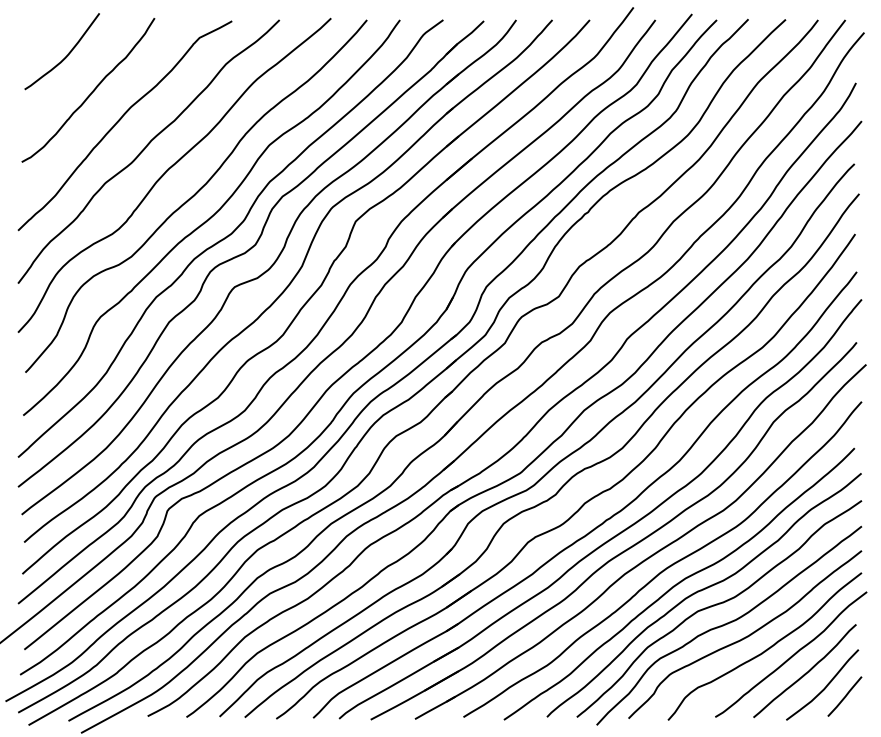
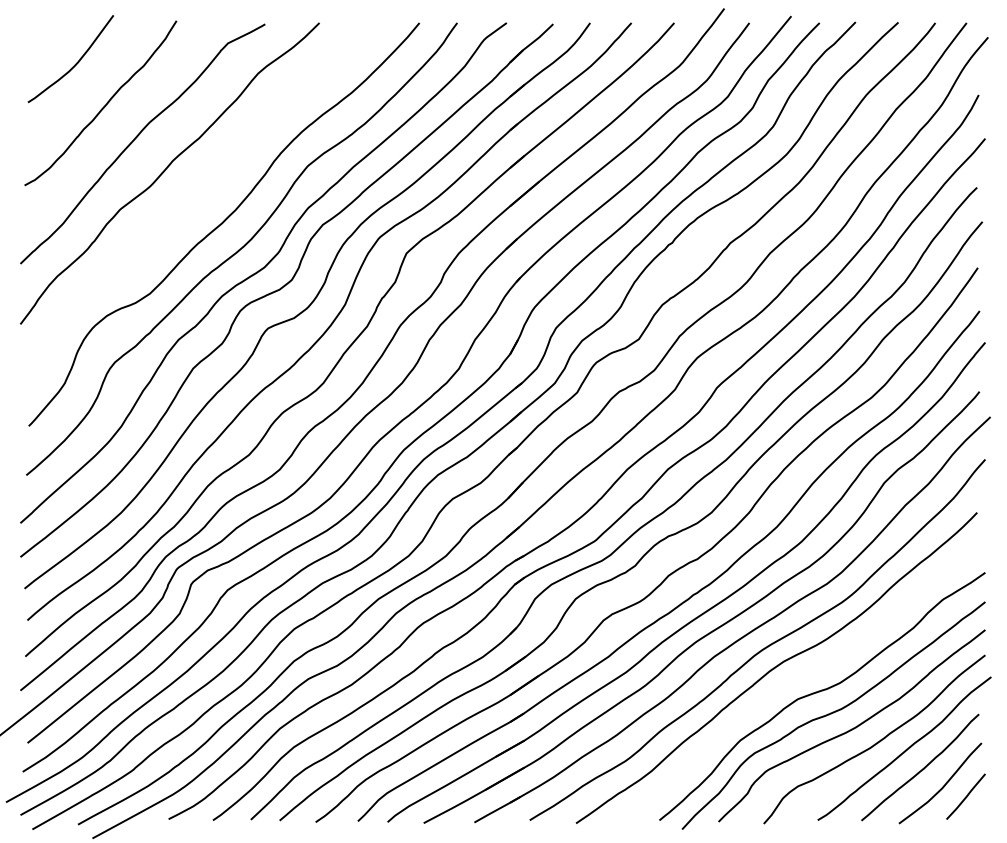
curve: (169, 170) -> (193, 194), removed
curve: (702, 590) -> (803, 675), removed

